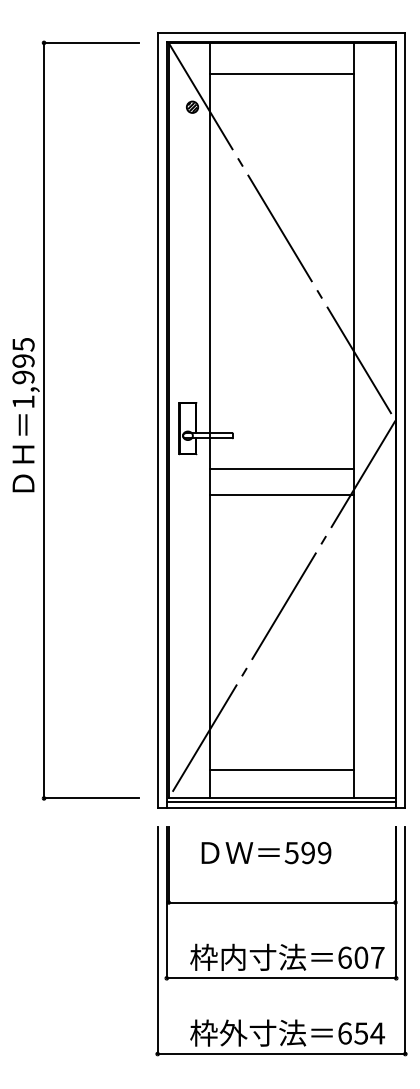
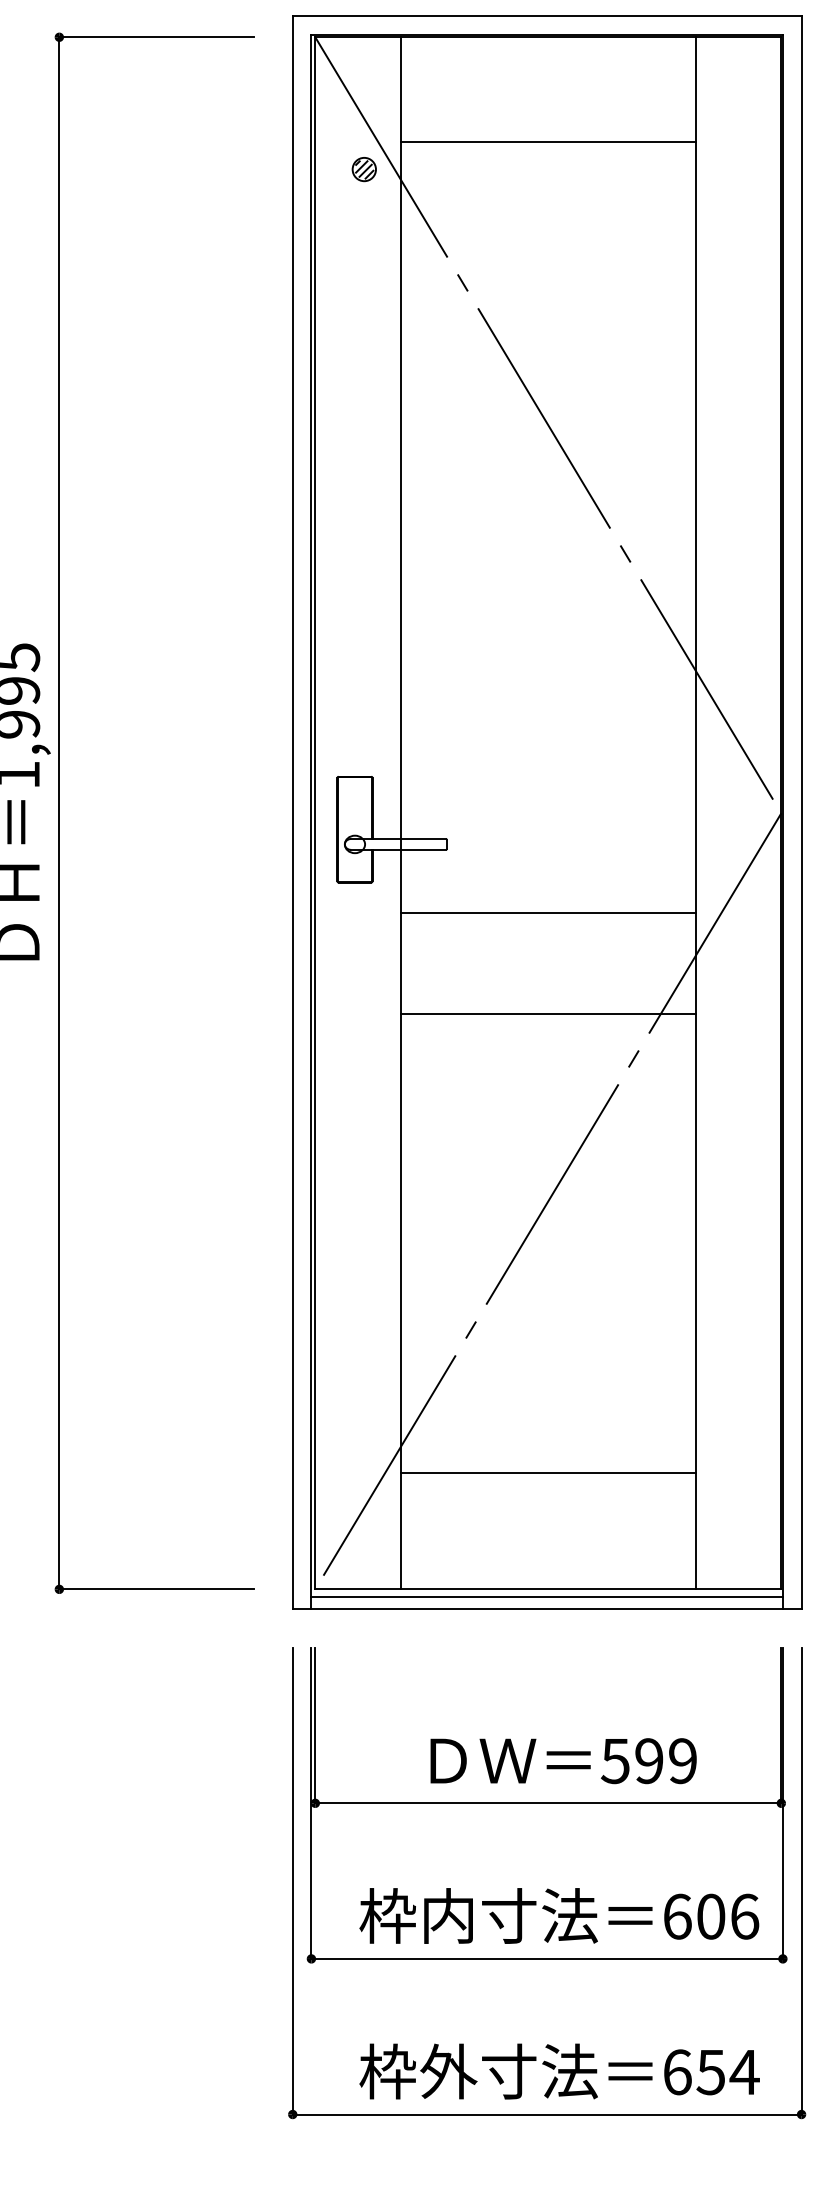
line: (281, 74) -> (547, 143), moved
line: (281, 495) -> (547, 1014), moved
line: (281, 769) -> (547, 1472), moved
text: (266, 852) -> (563, 1760), moved
text: (377, 957) -> (744, 1916), 607 -> 606

